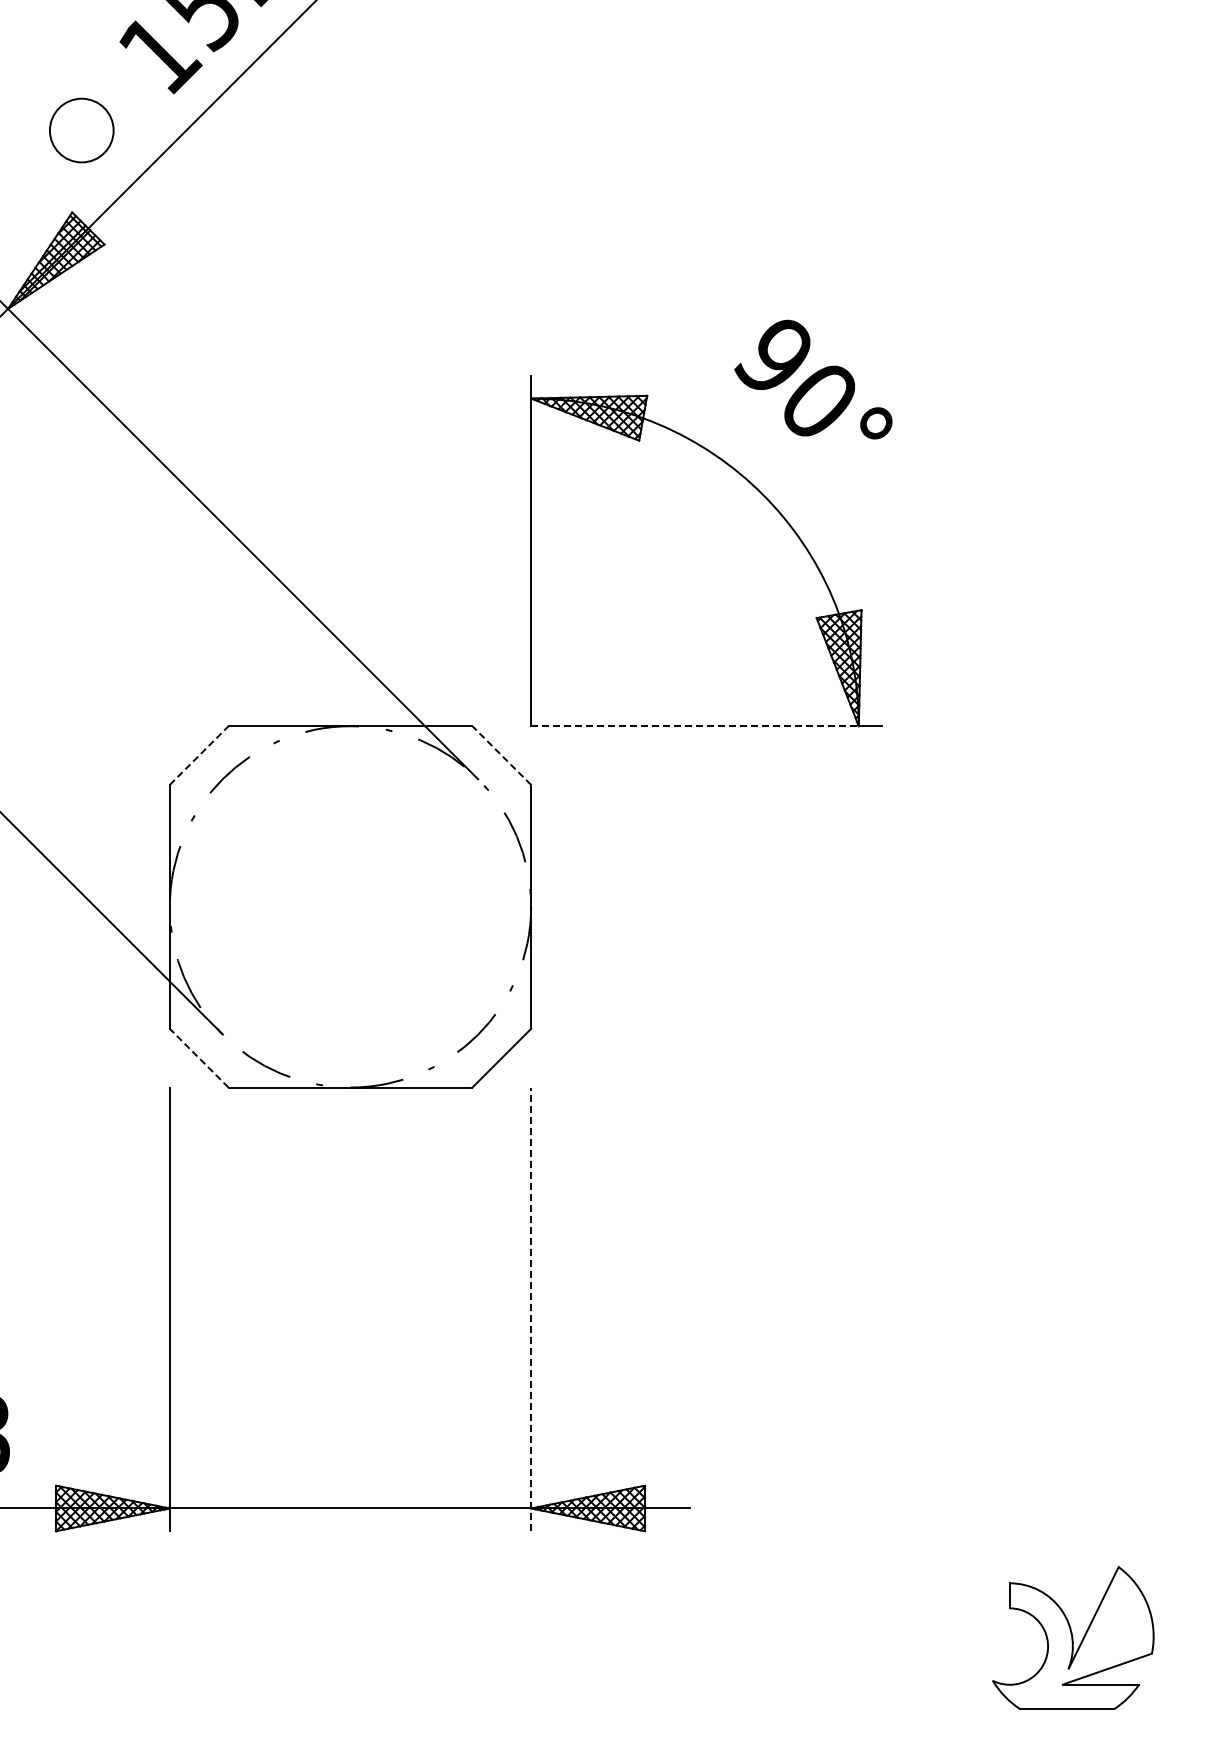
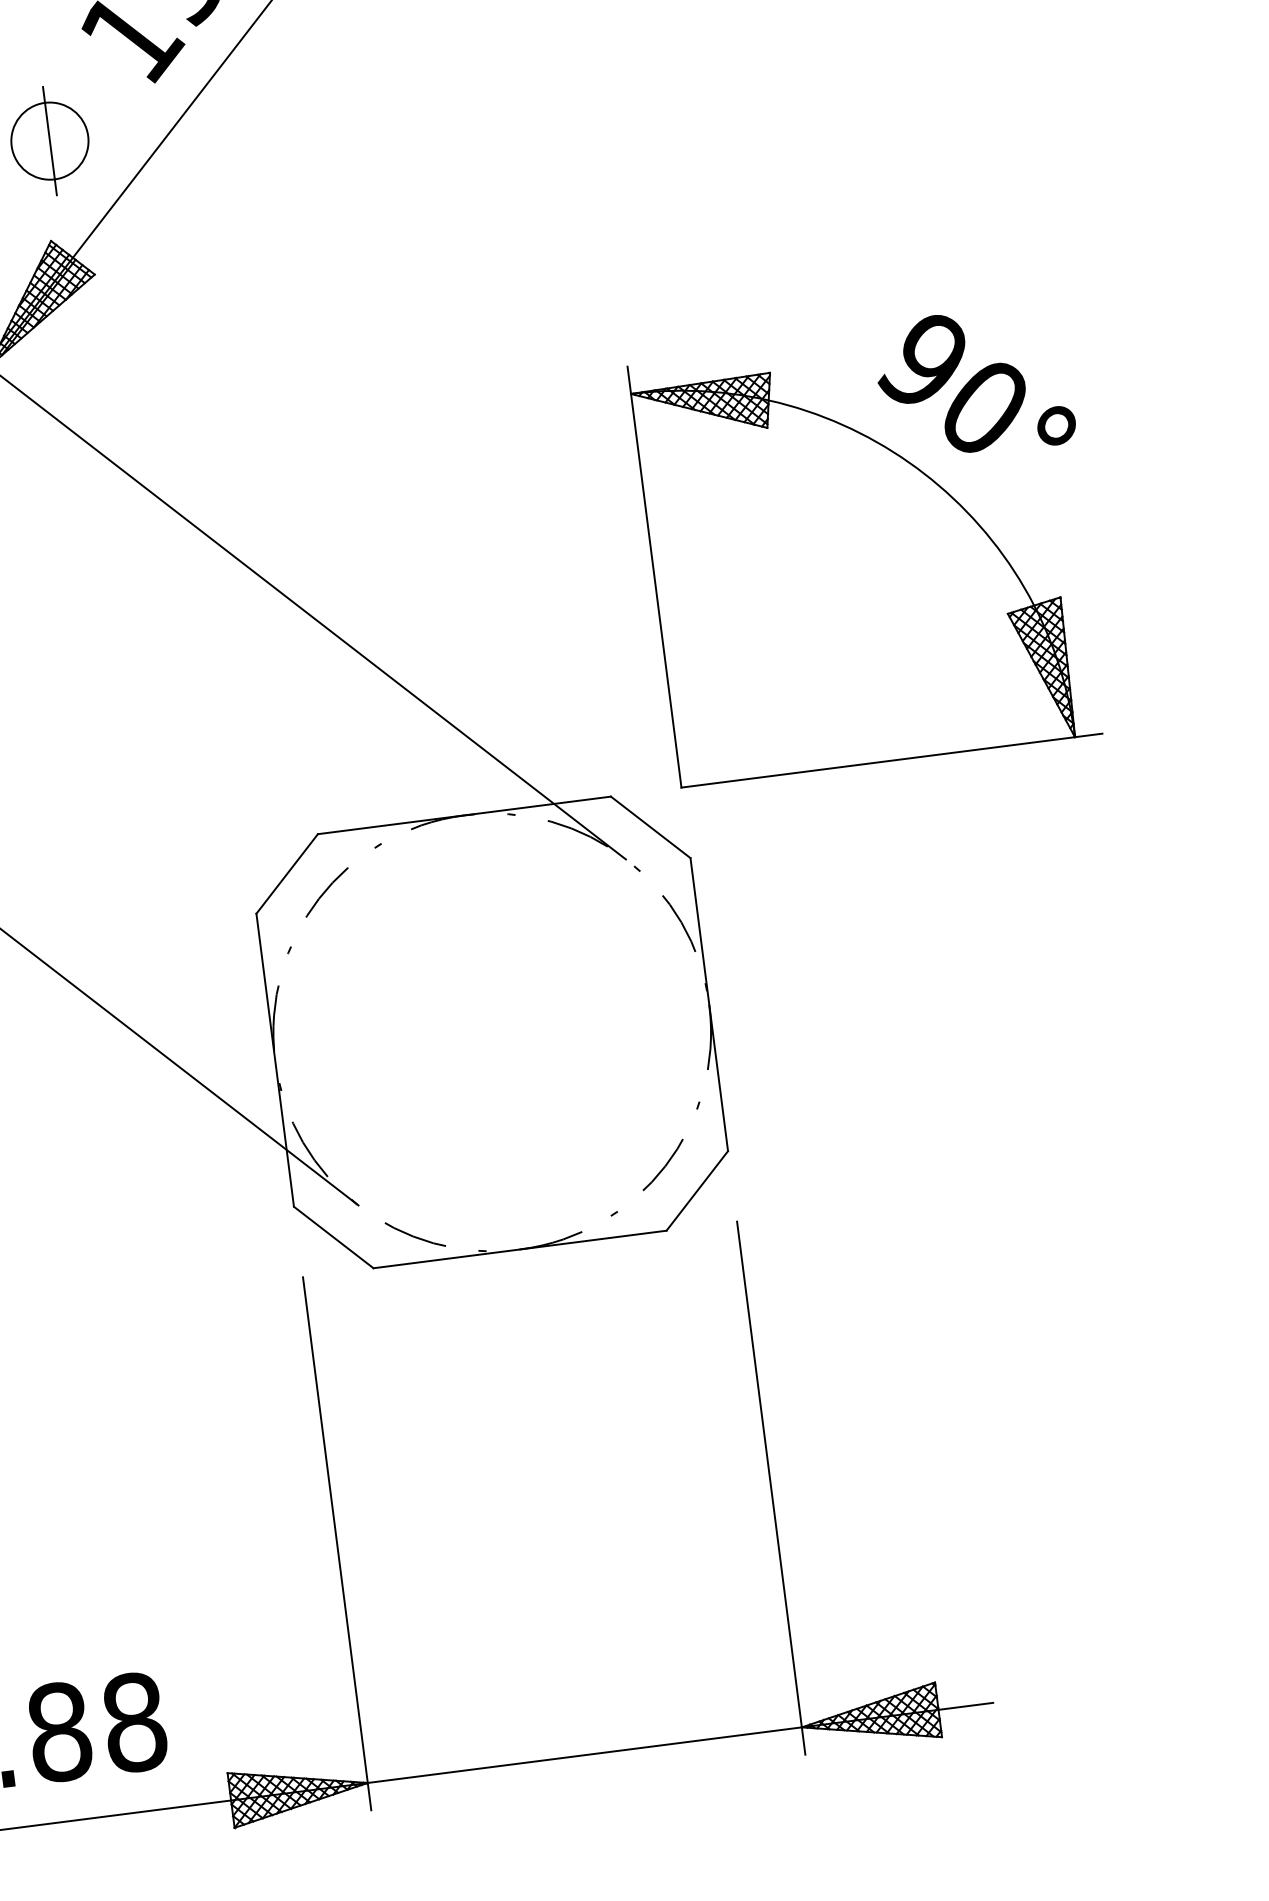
line: (81, 130) -> (49, 141), added
text: (813, 379) -> (974, 382), moved
line: (694, 726) -> (877, 762), dashed -> solid
line: (199, 755) -> (287, 873), dashed -> solid
line: (501, 755) -> (650, 827), dashed -> solid
line: (199, 1058) -> (334, 1237), dashed -> solid
line: (531, 1309) -> (771, 1488), dashed -> solid

